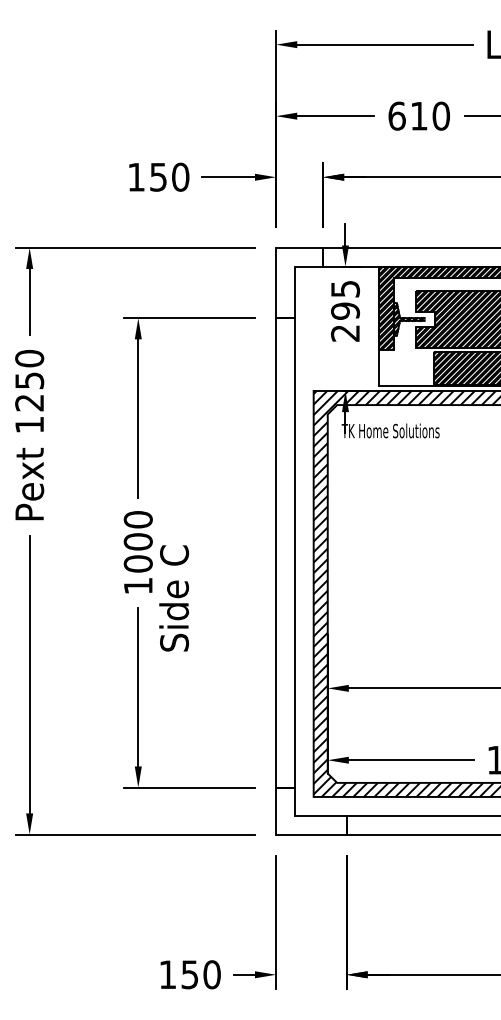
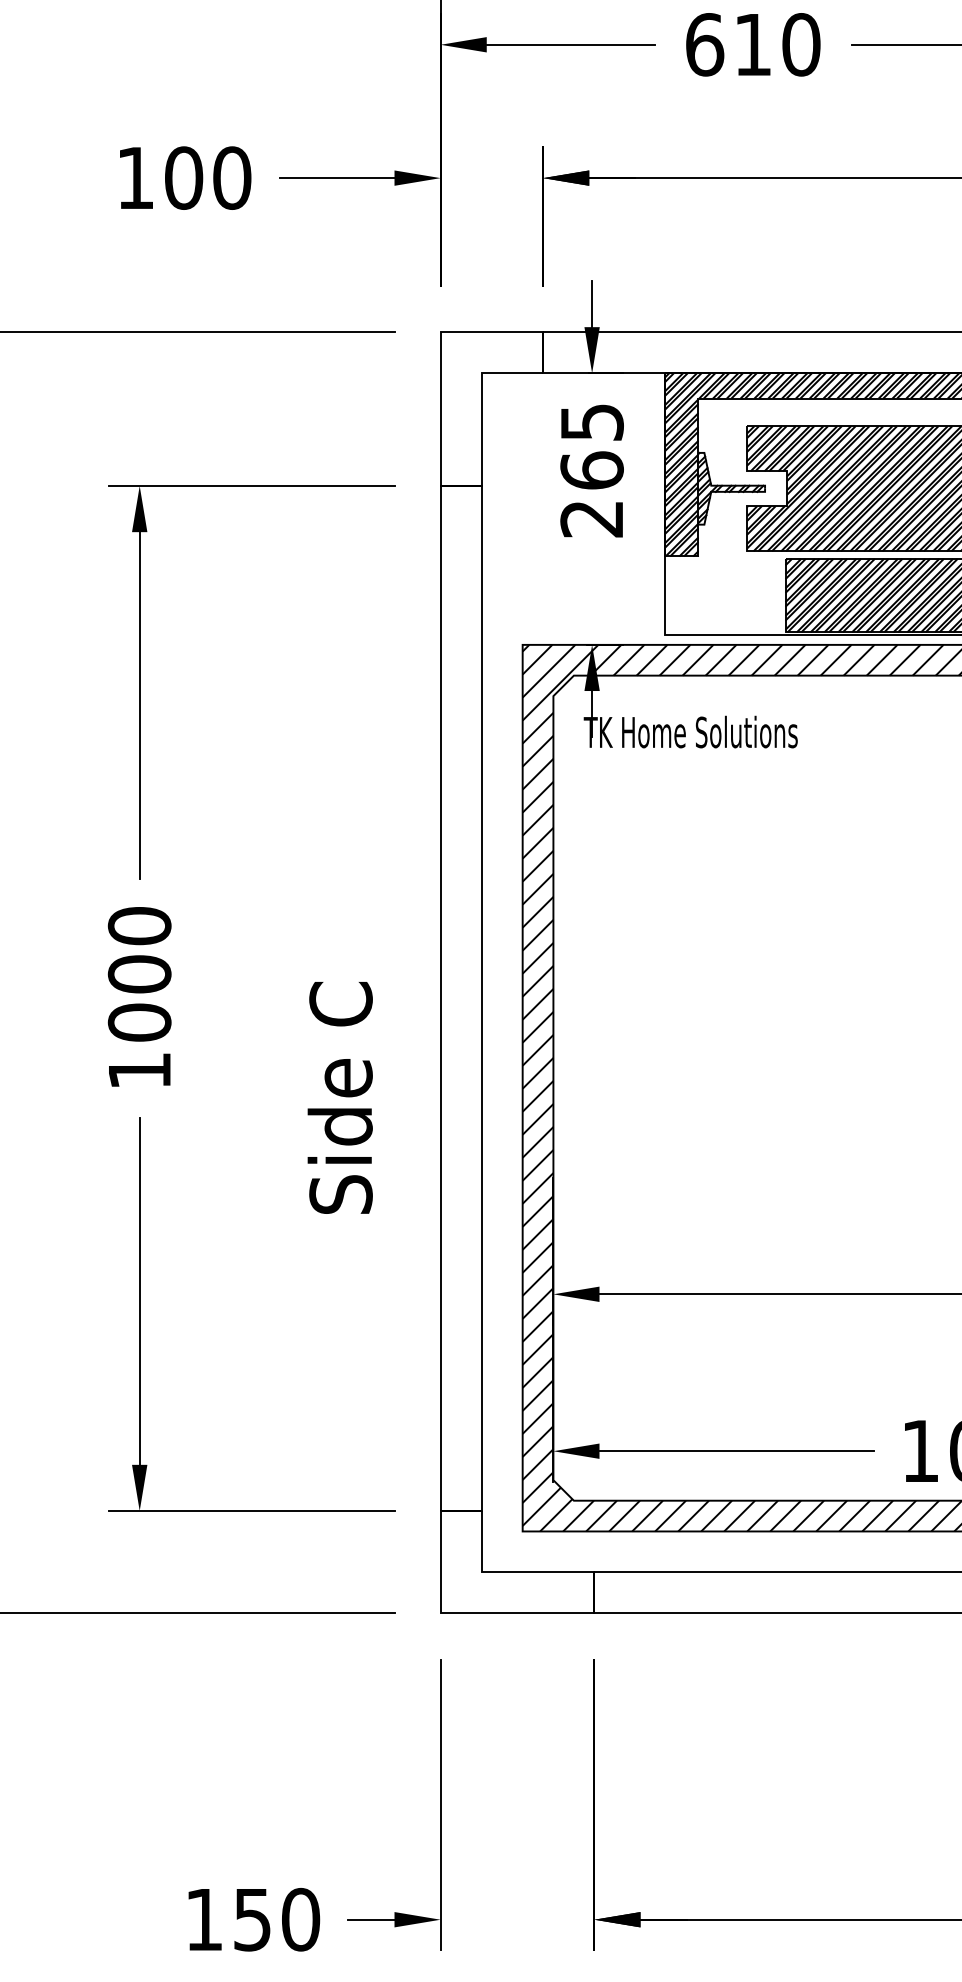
text: (158, 176) -> (183, 176), 150 -> 100
text: (345, 310) -> (592, 469), 295 -> 265
text: (174, 598) -> (341, 1098), moved

